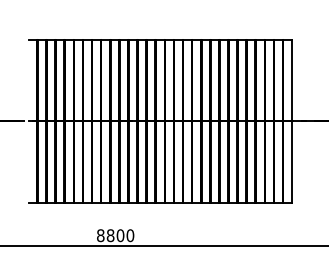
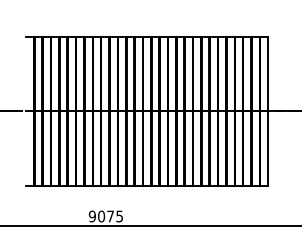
text: (114, 235) -> (105, 216), 8800 -> 9075

